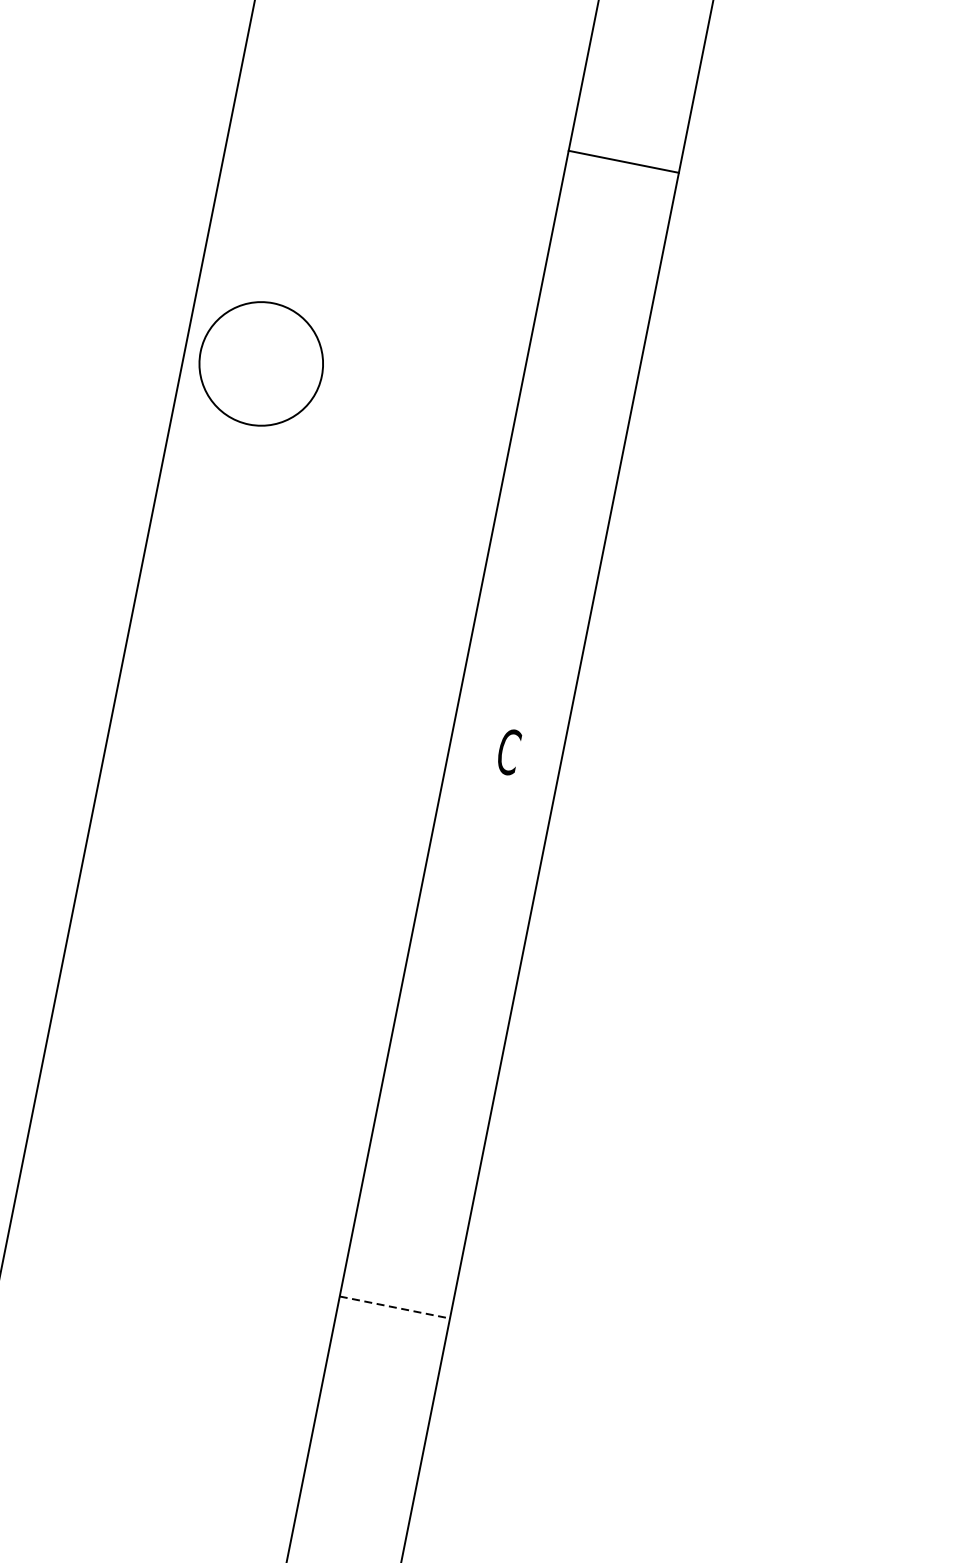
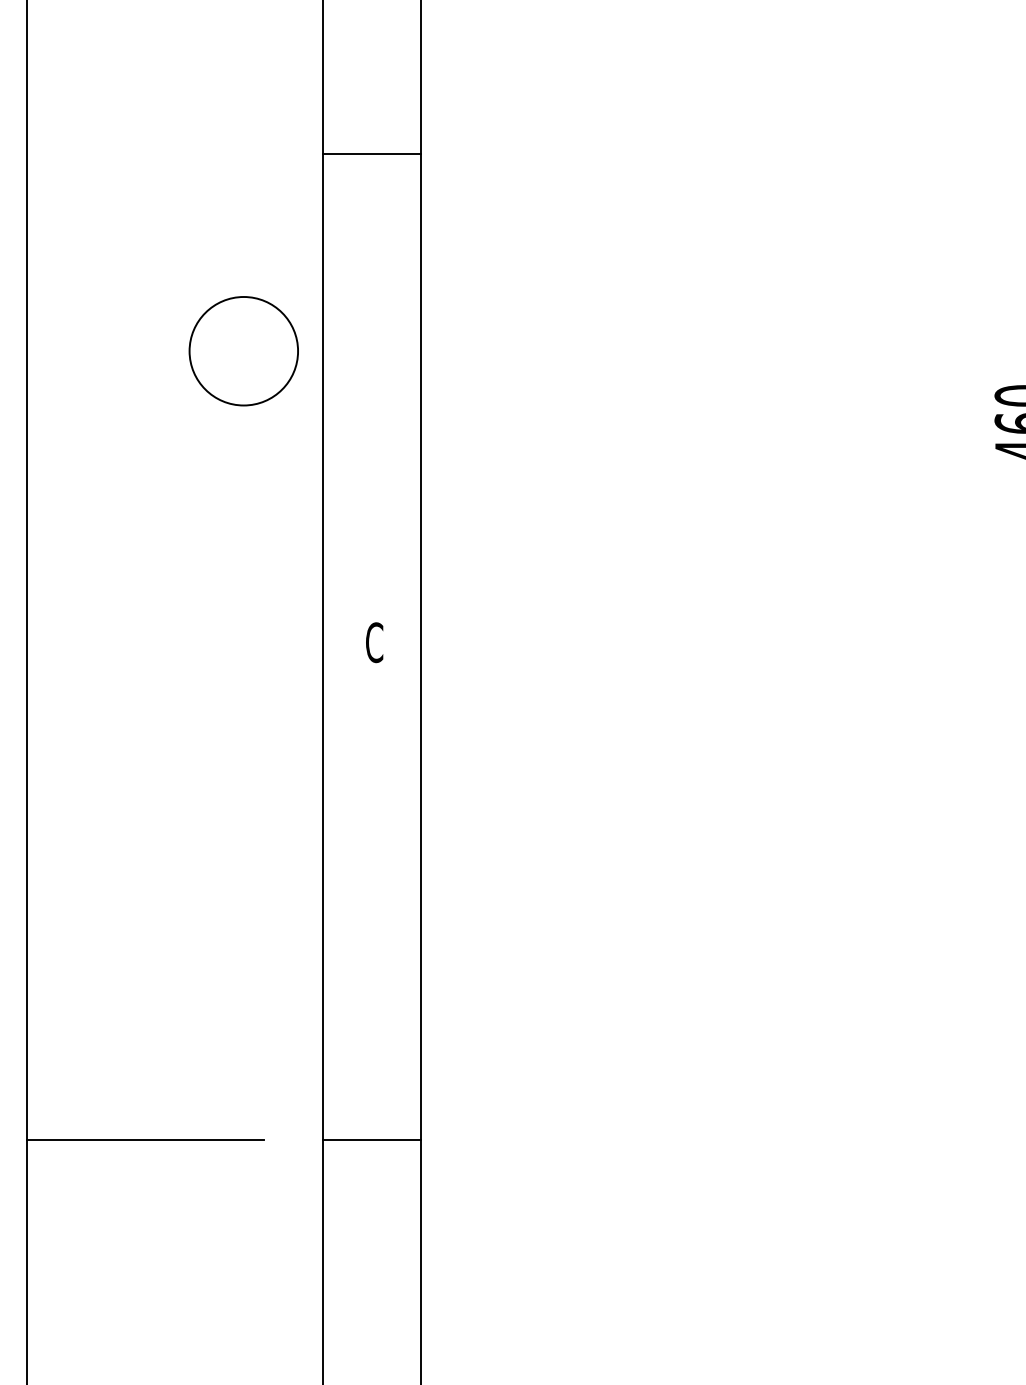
line: (623, 161) -> (371, 153), moved
circle: (260, 364) -> (243, 351), moved
line: (140, 1256) -> (144, 1140), added
line: (395, 1307) -> (372, 1140), dashed -> solid

